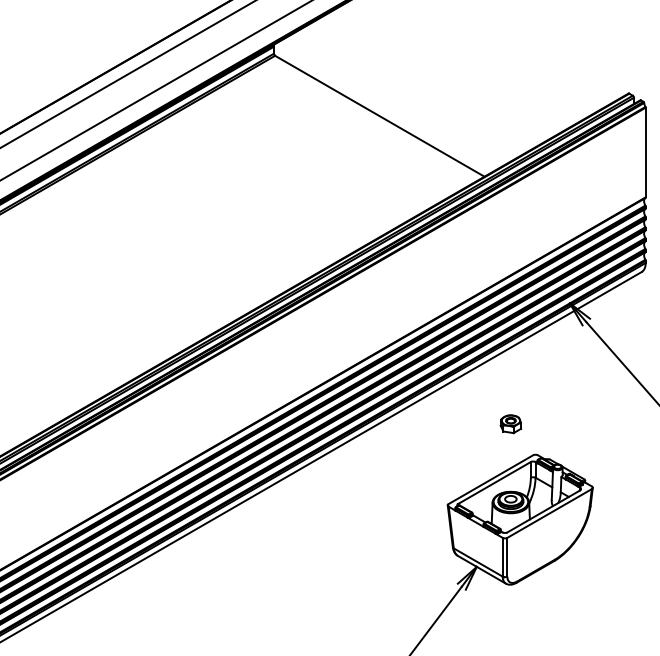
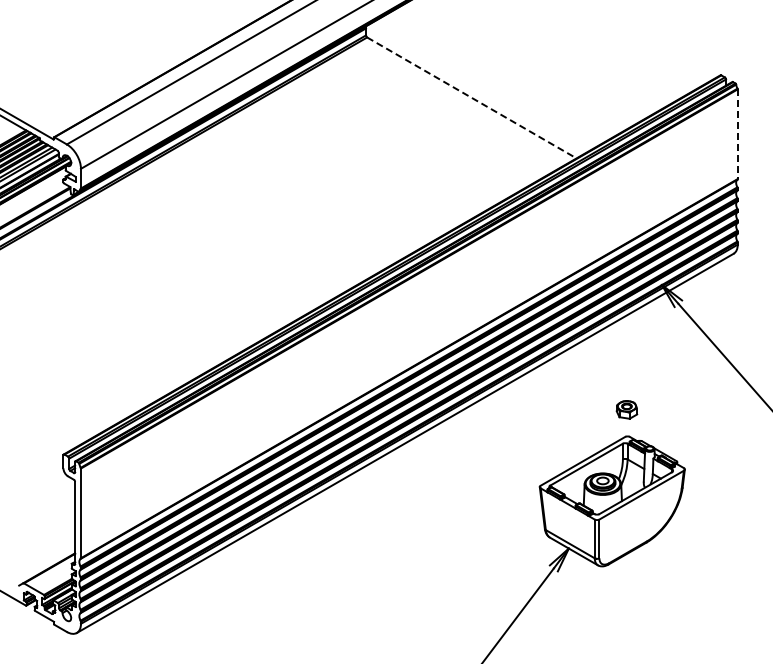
line: (379, 115) -> (471, 97), solid -> dashed
line: (645, 152) -> (737, 134), solid -> dashed
part: (510, 423) -> (626, 409), moved

